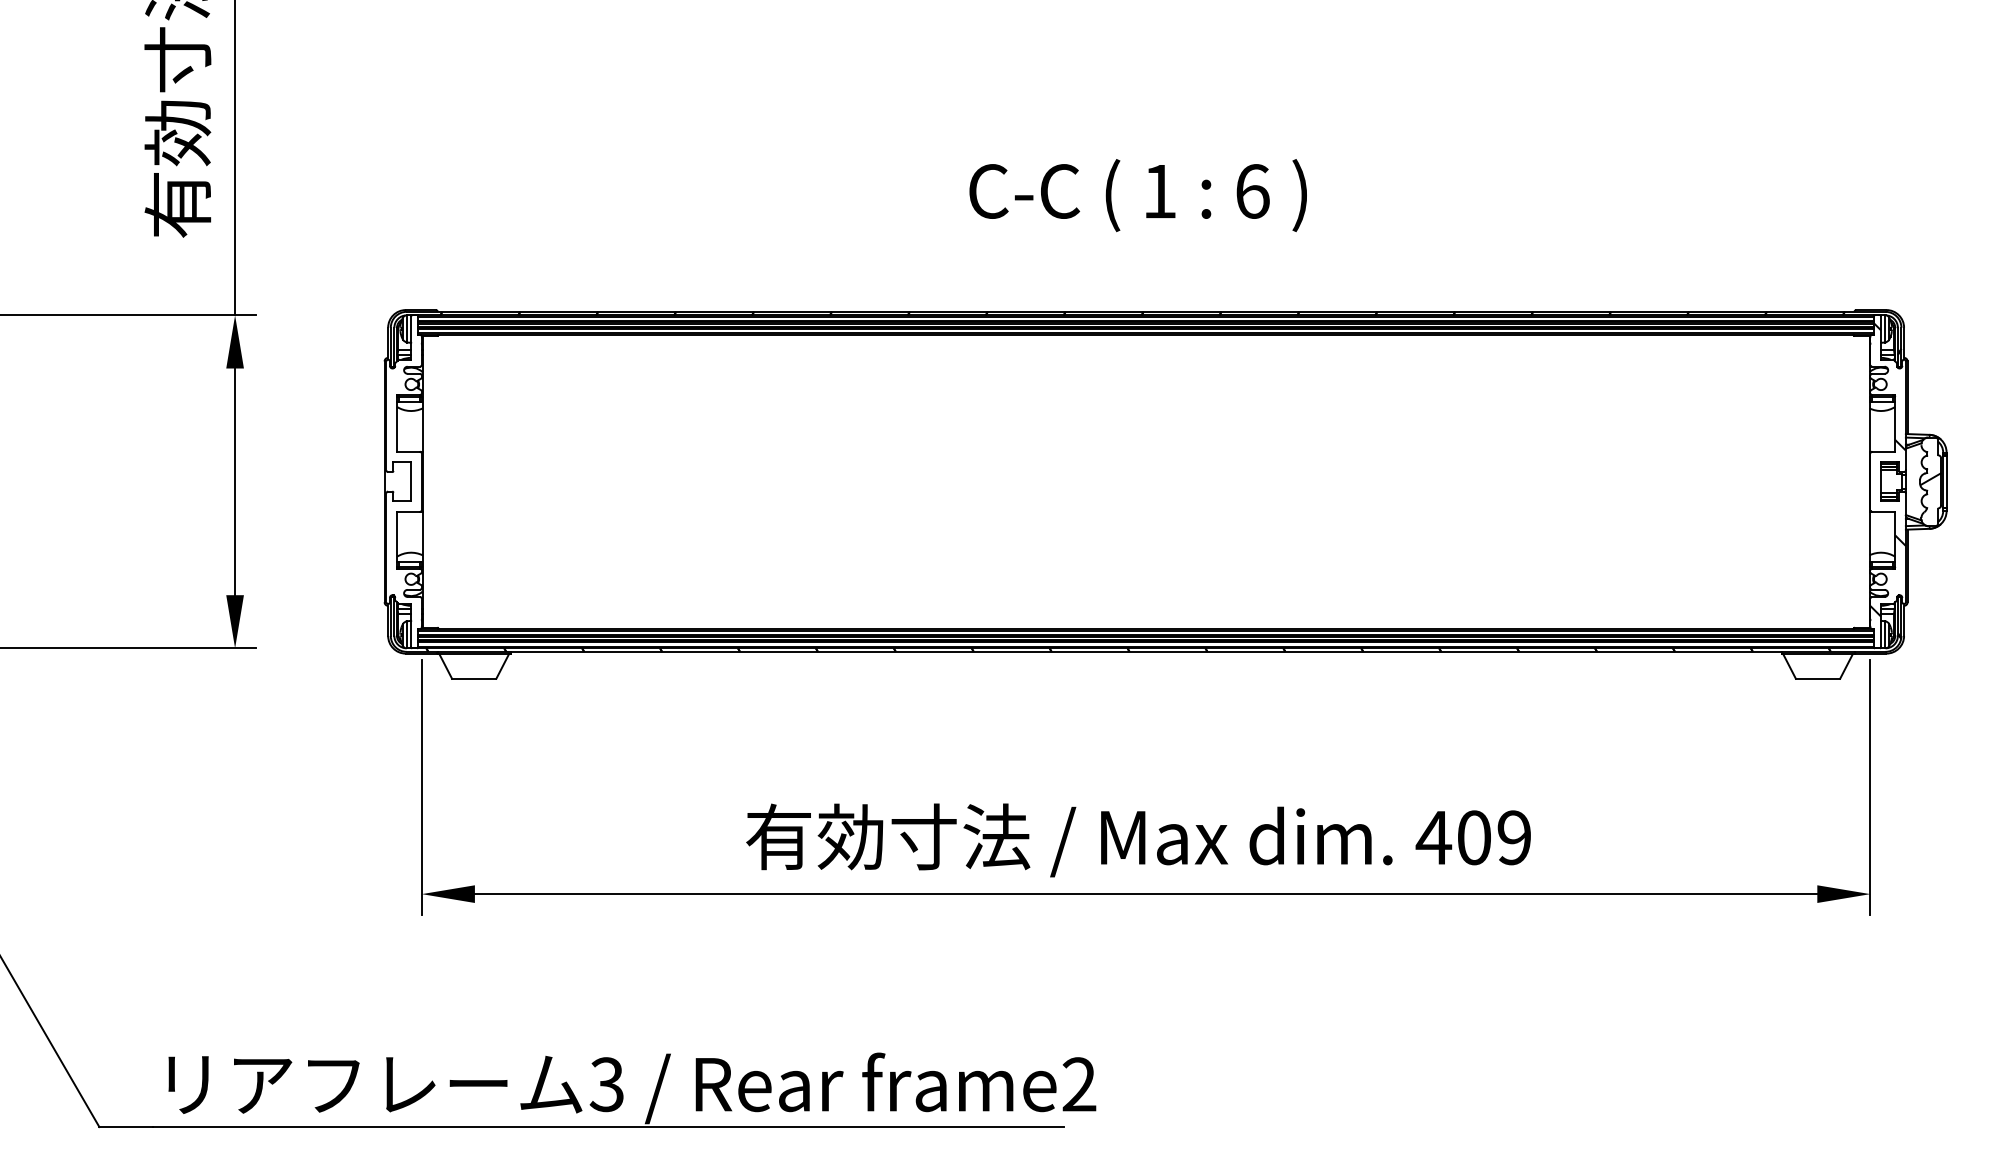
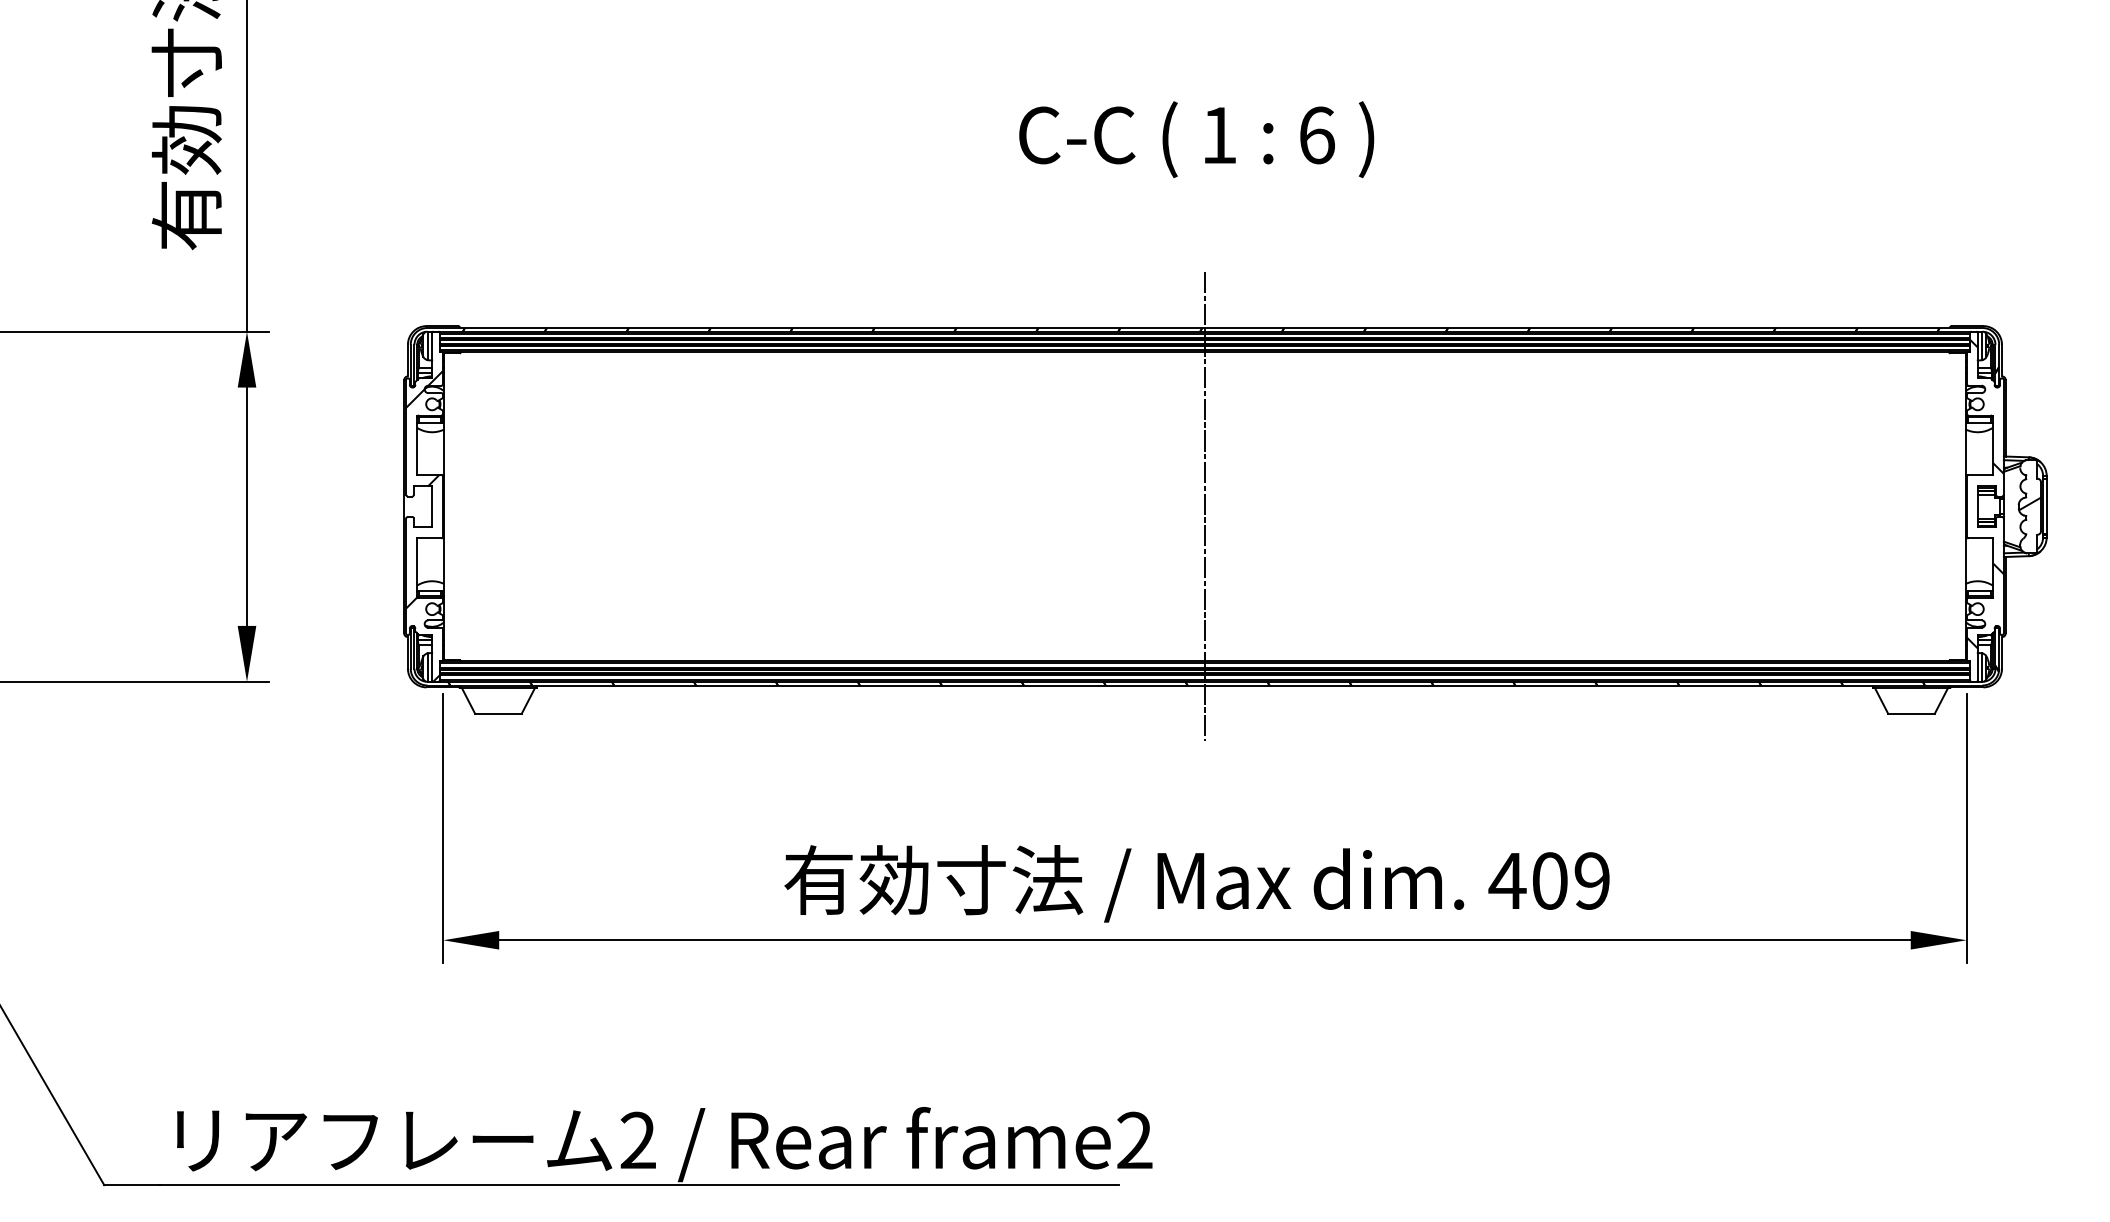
text: (1138, 195) -> (1196, 139), moved
line: (1145, 481) -> (1204, 506), added
hatch: (403, 499) -> (424, 525), added
text: (606, 1084) -> (637, 1140), 3 -> 2

